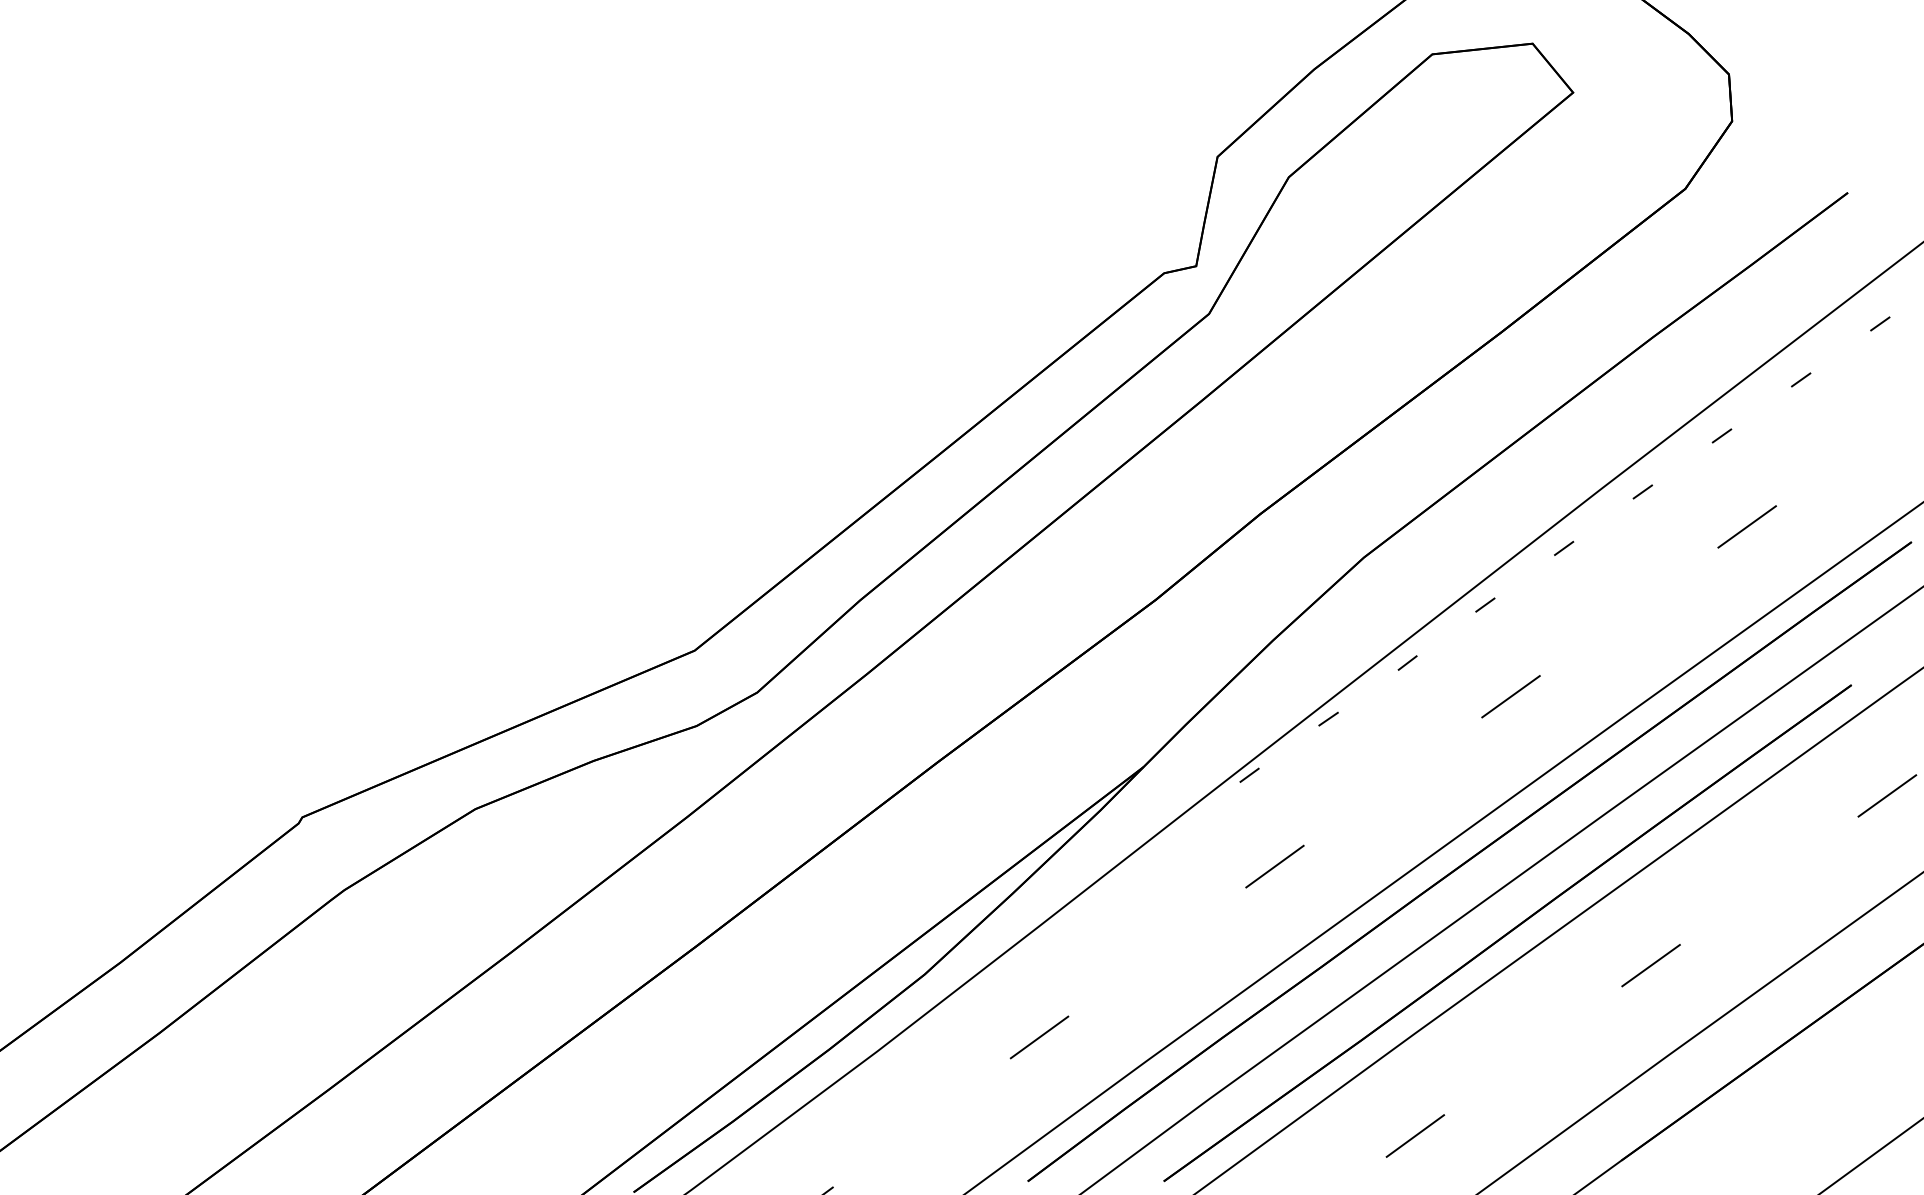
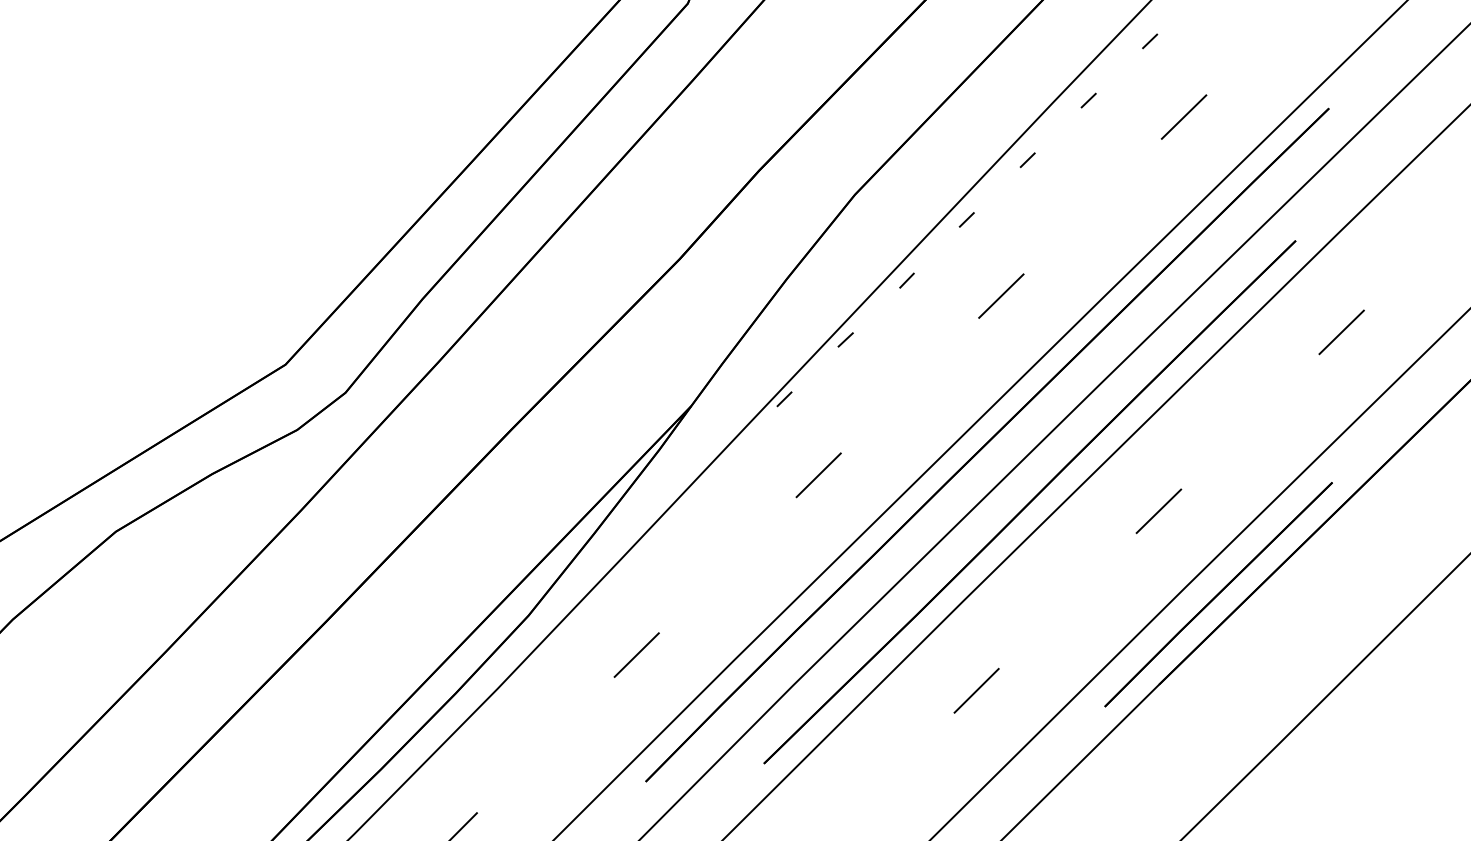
line: (1703, 1069) -> (1218, 594), added

